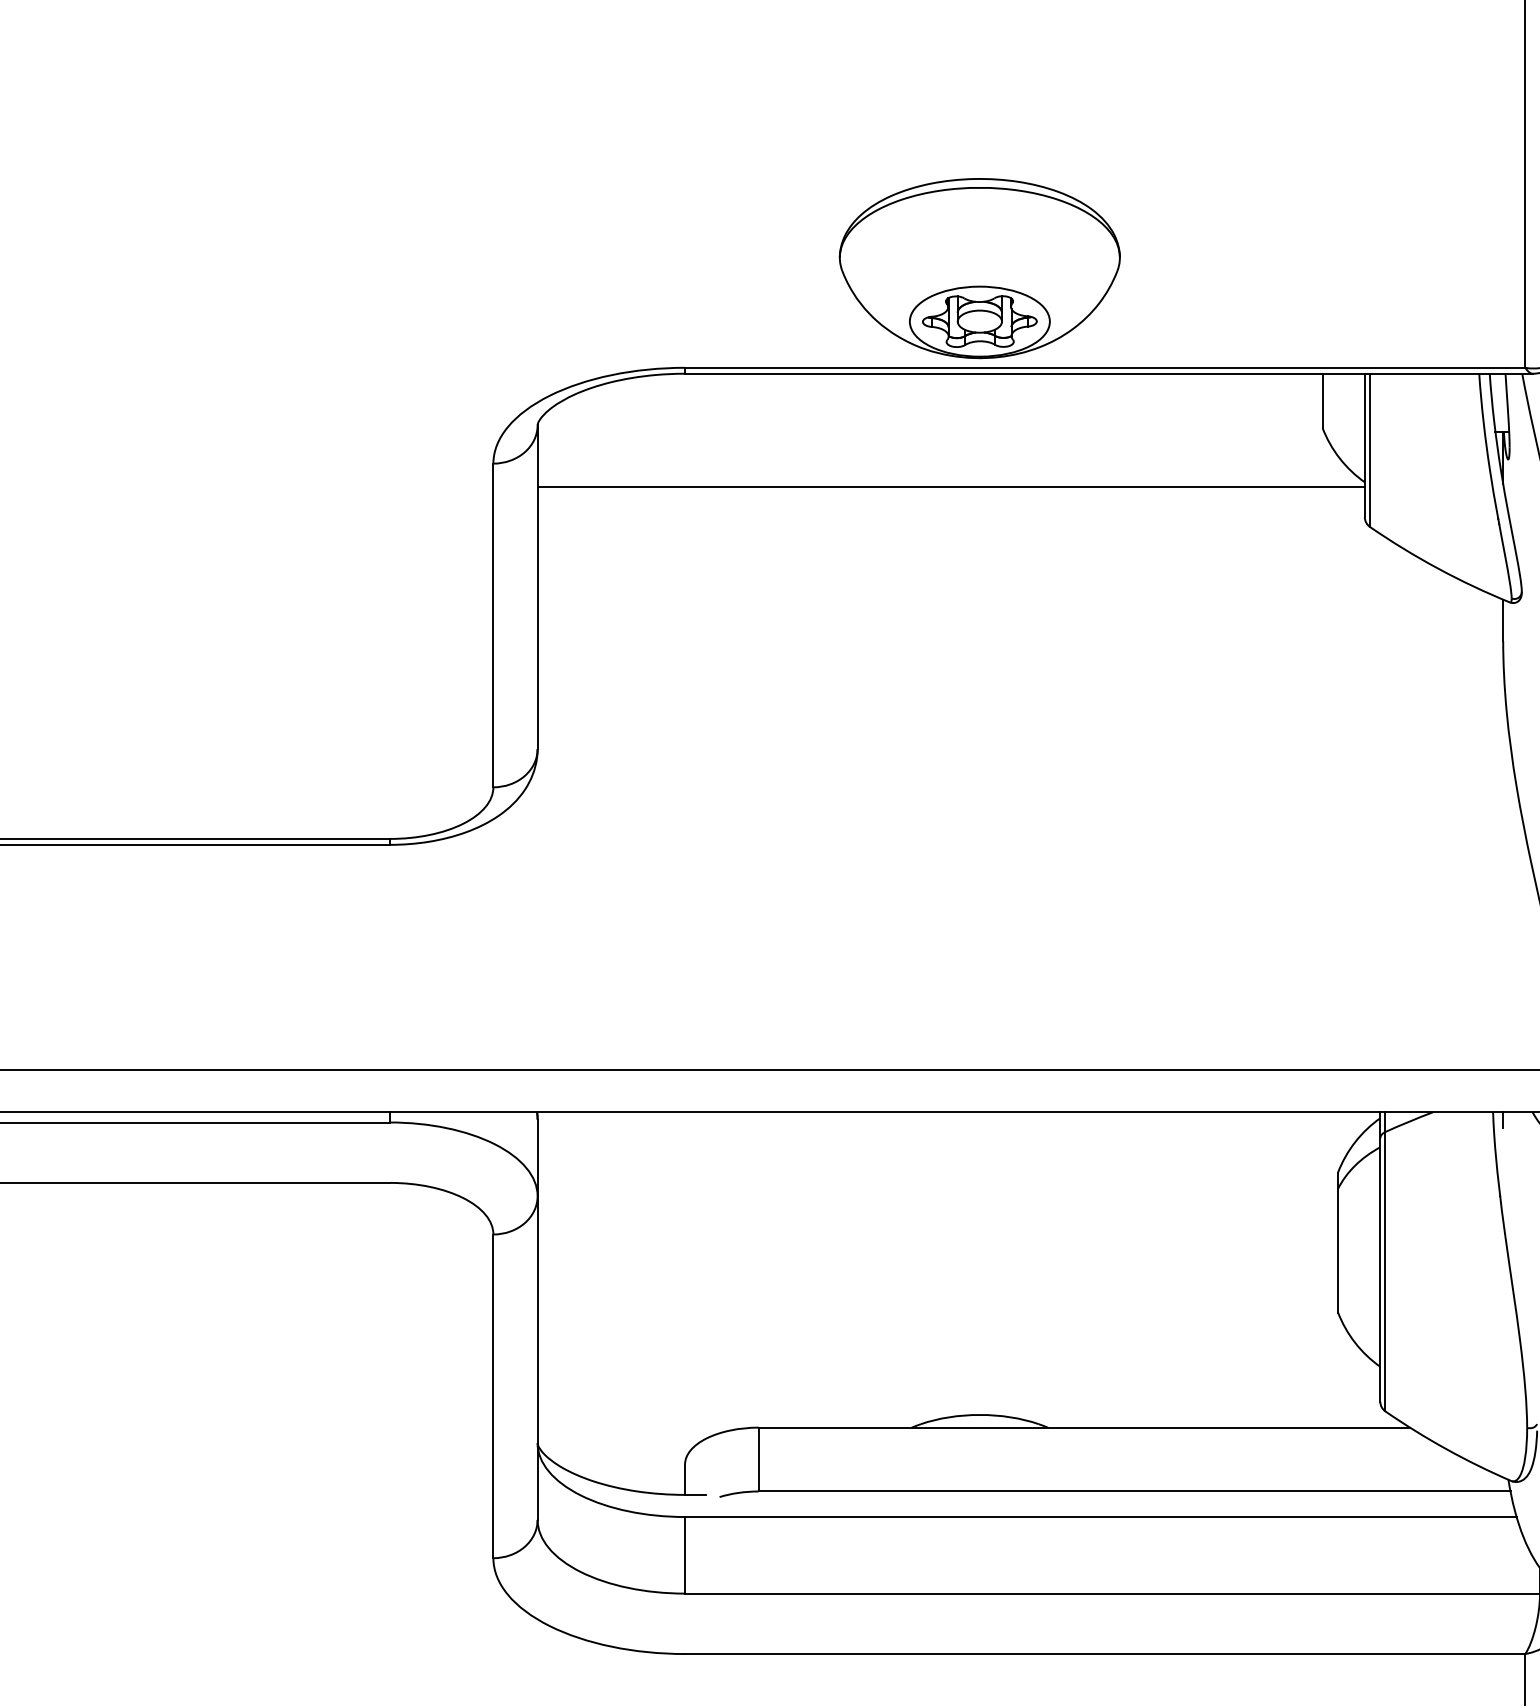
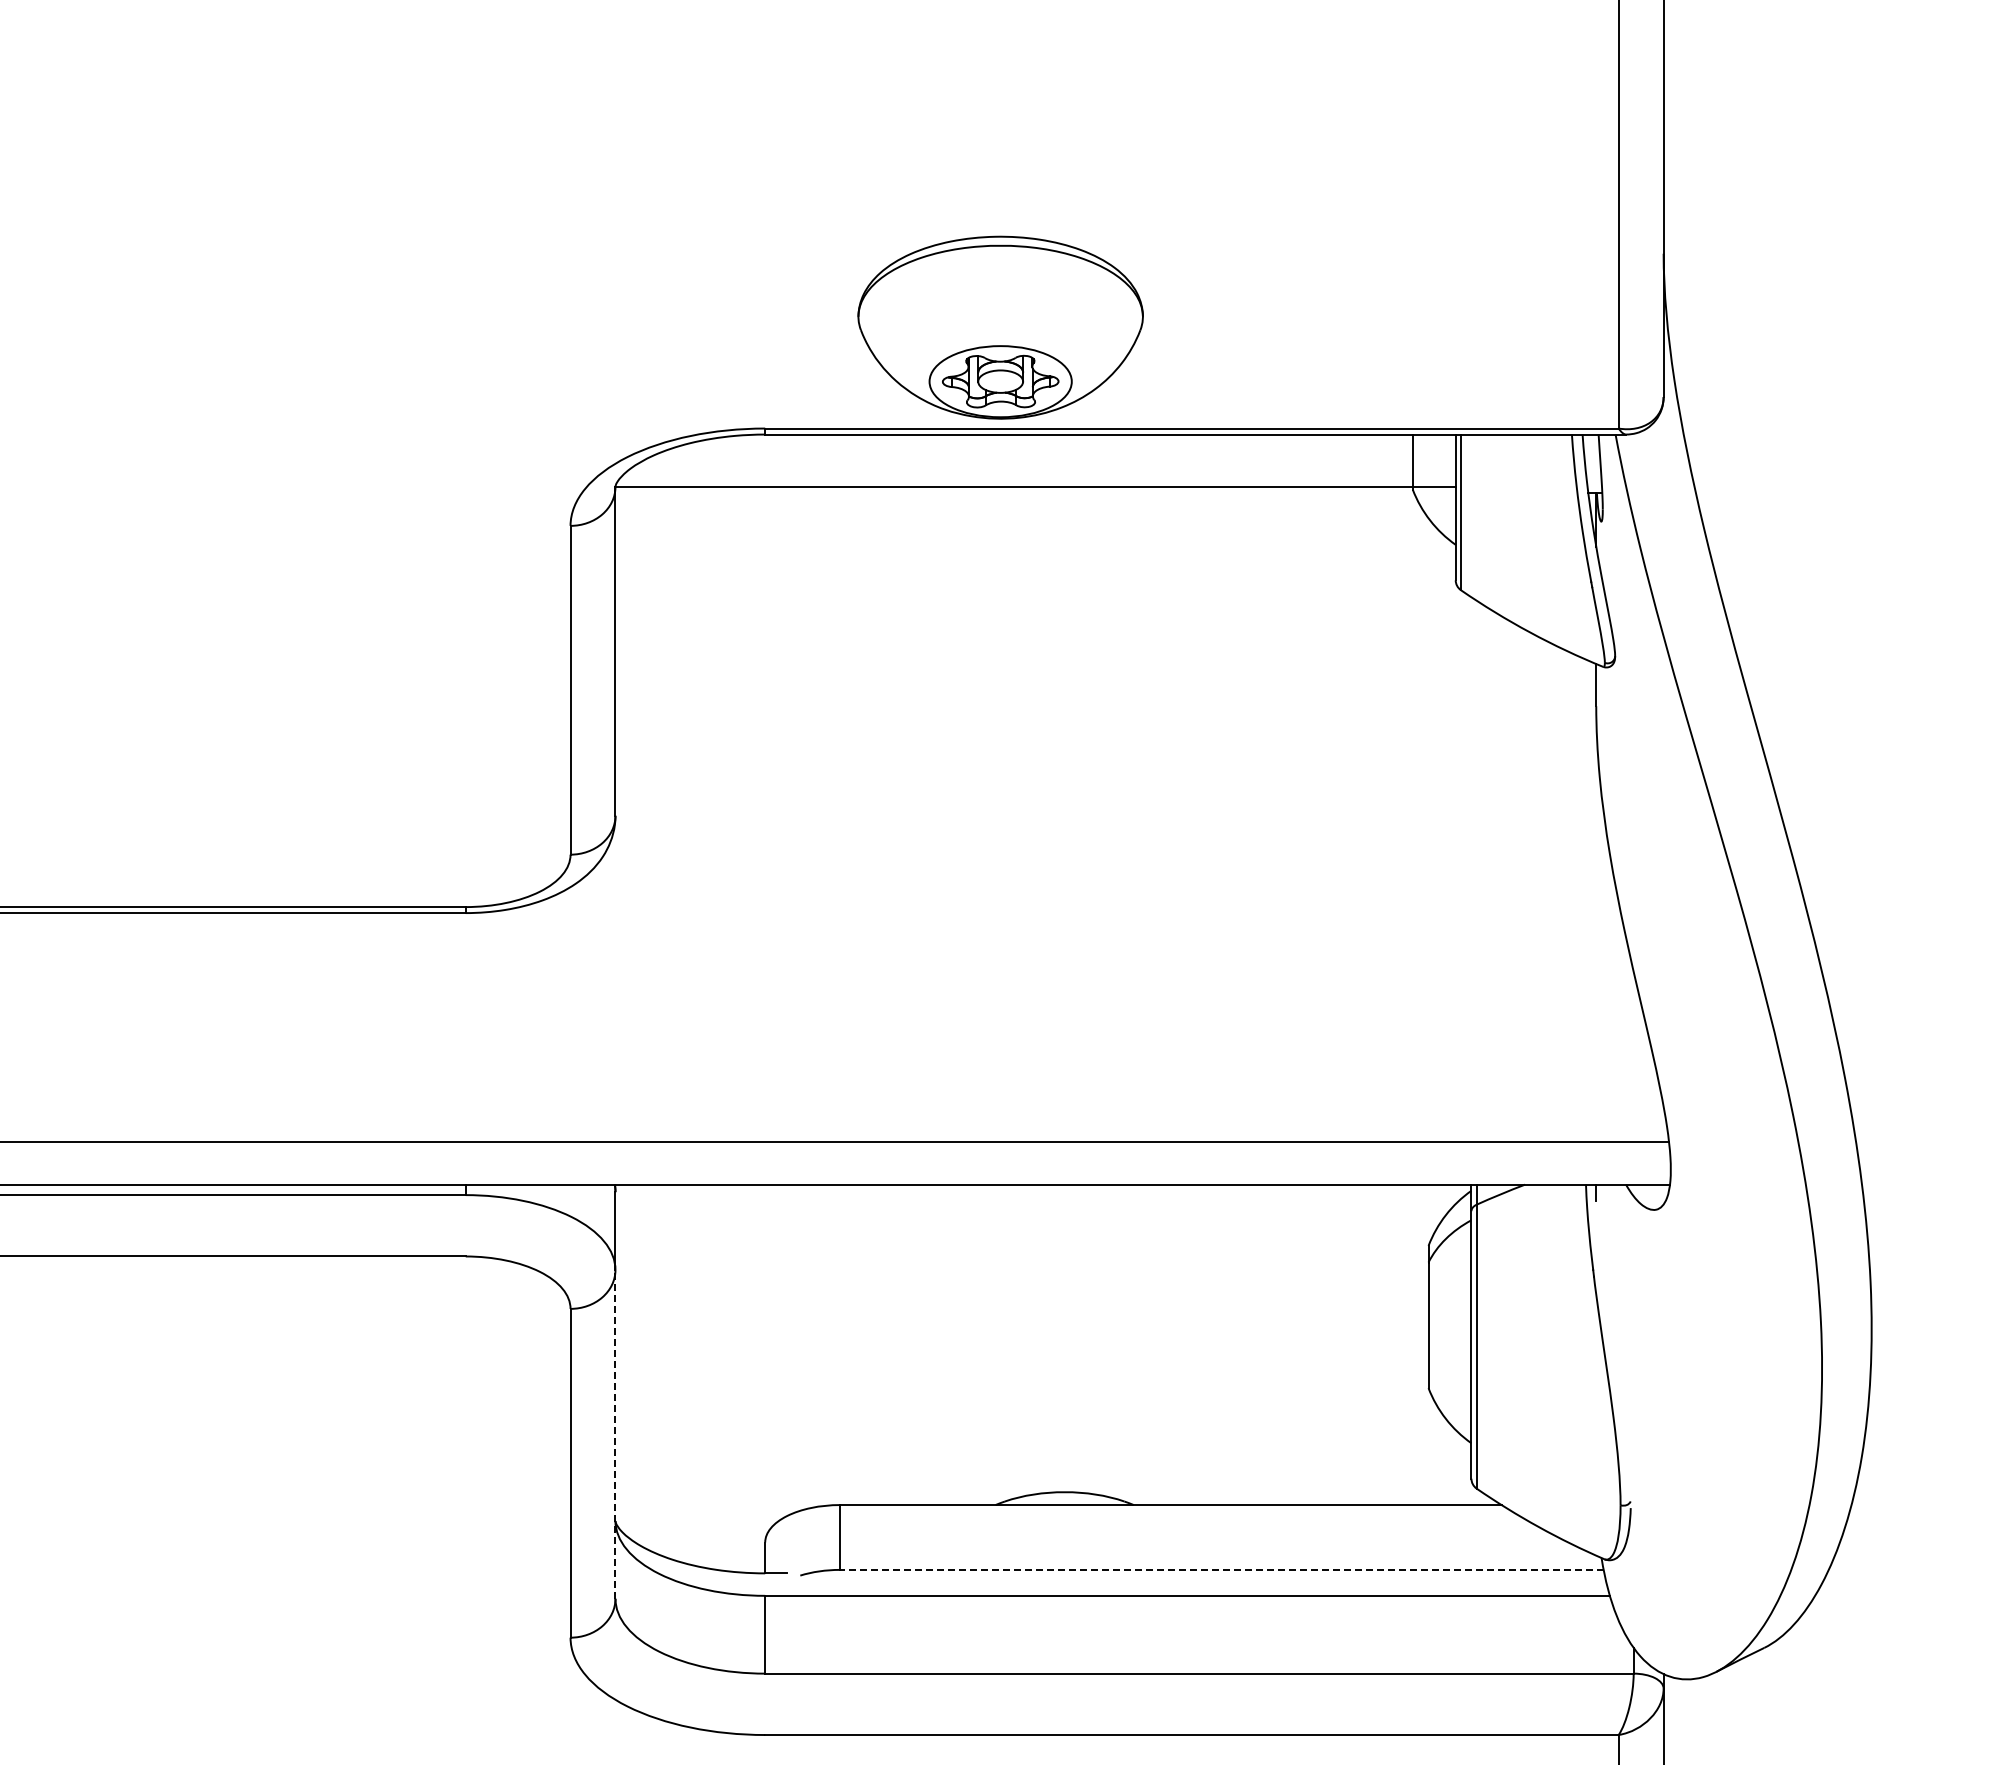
part: (979, 268) -> (1000, 327), moved
line: (951, 486) -> (1035, 486), moved
line: (537, 1357) -> (615, 1433), solid -> dashed
line: (1134, 1491) -> (1221, 1569), solid -> dashed

